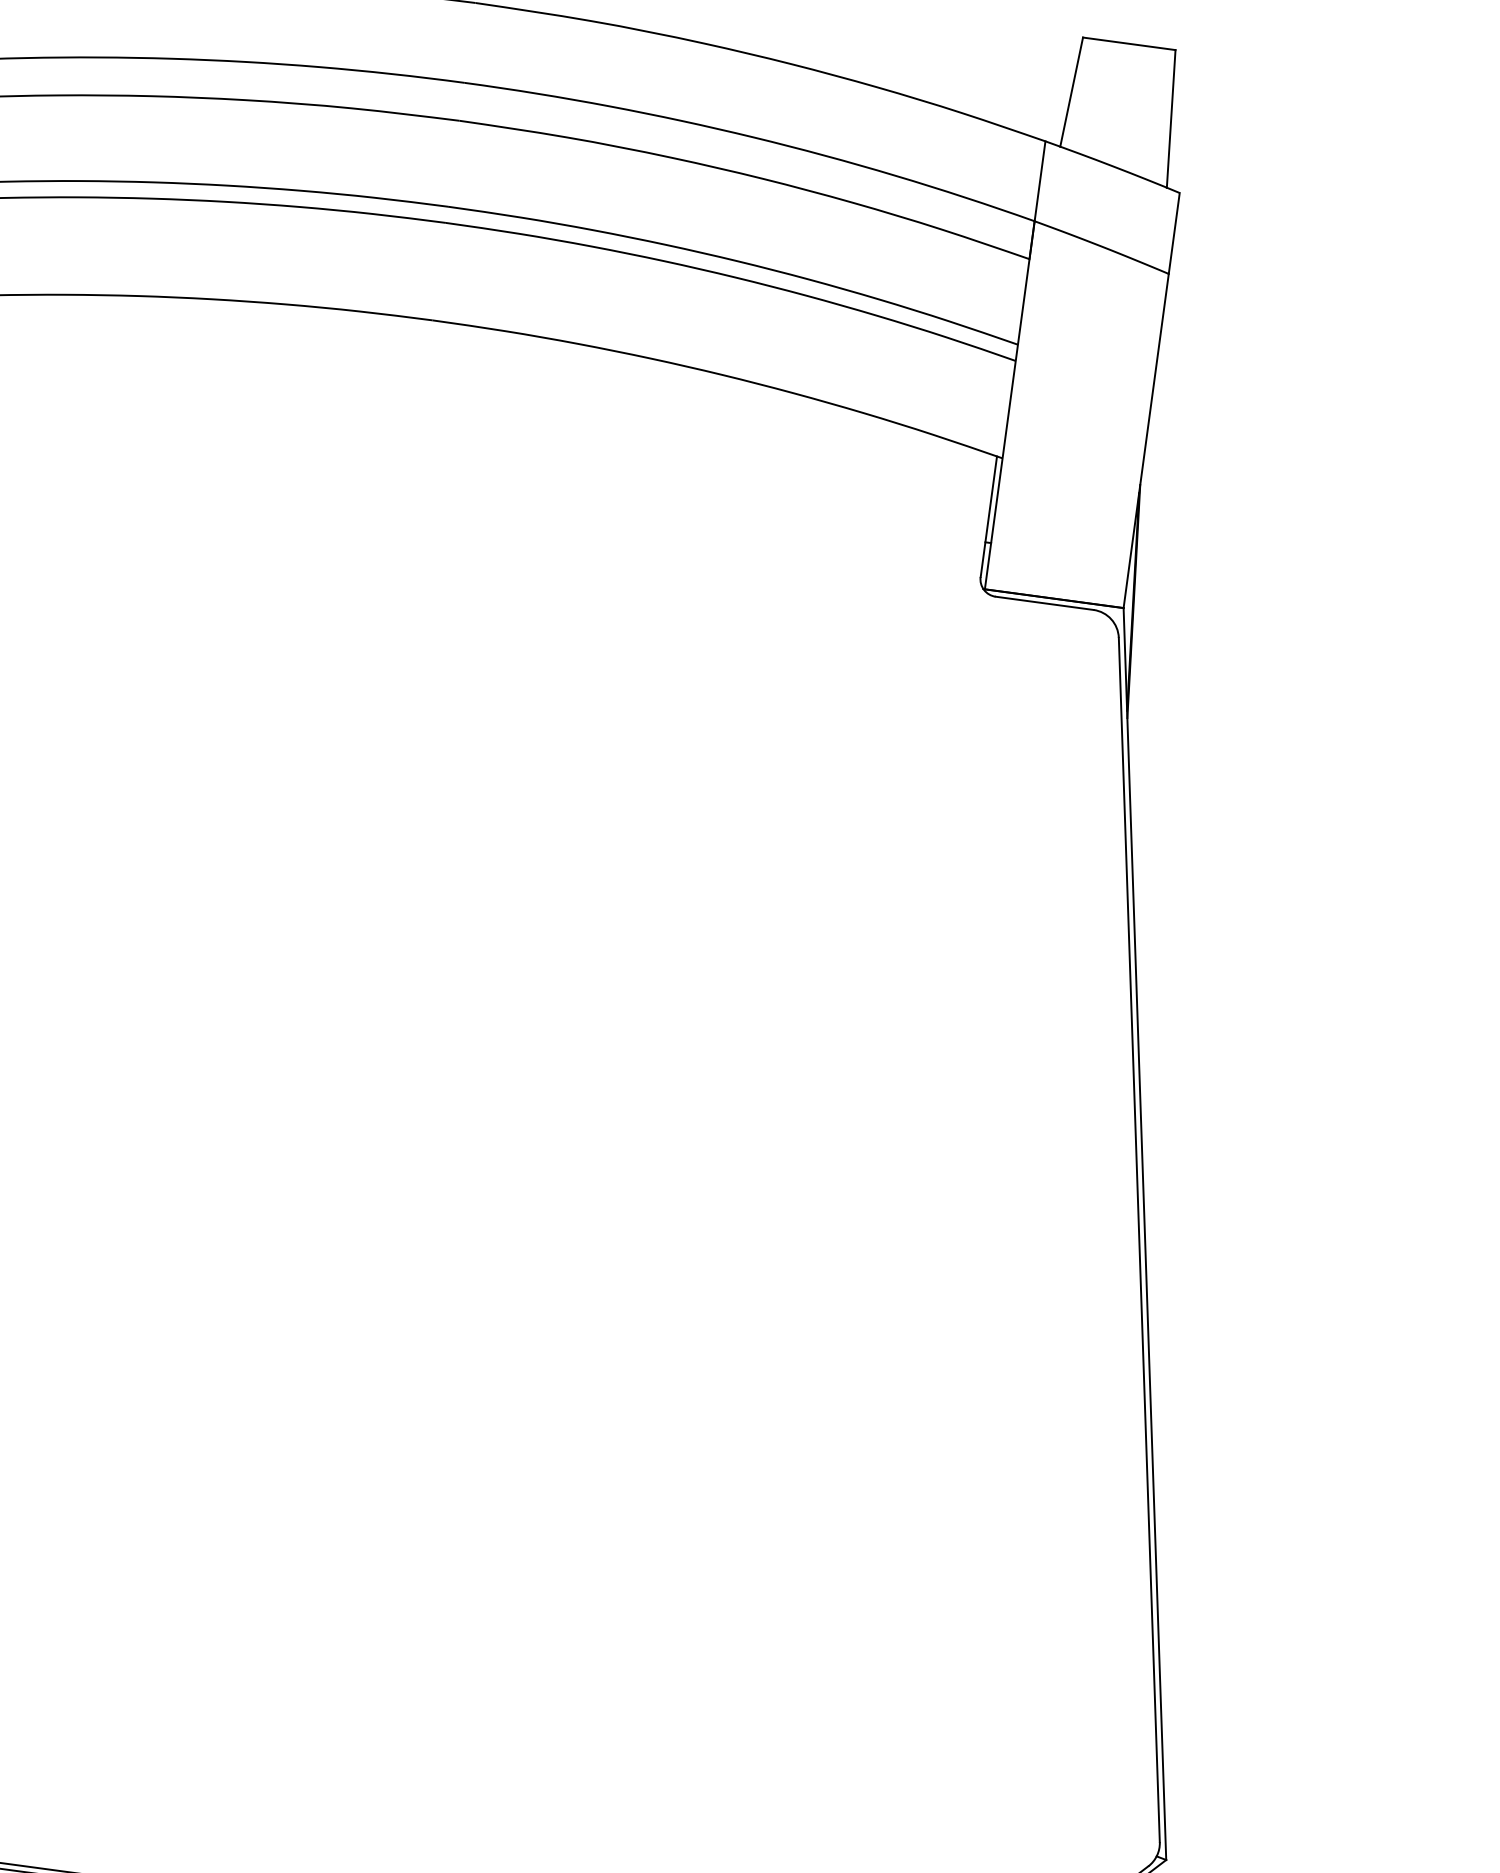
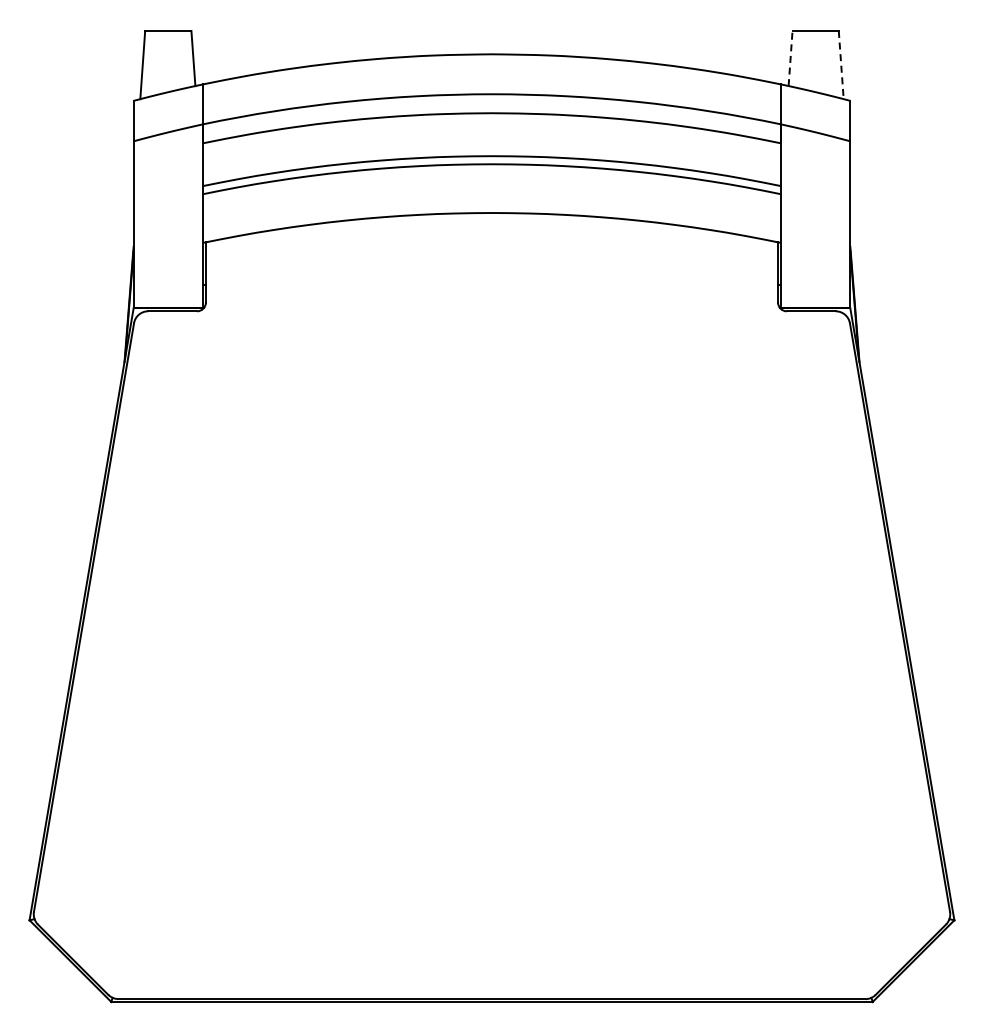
line: (1071, 92) -> (790, 58), solid -> dashed
line: (1171, 119) -> (841, 65), solid -> dashed

